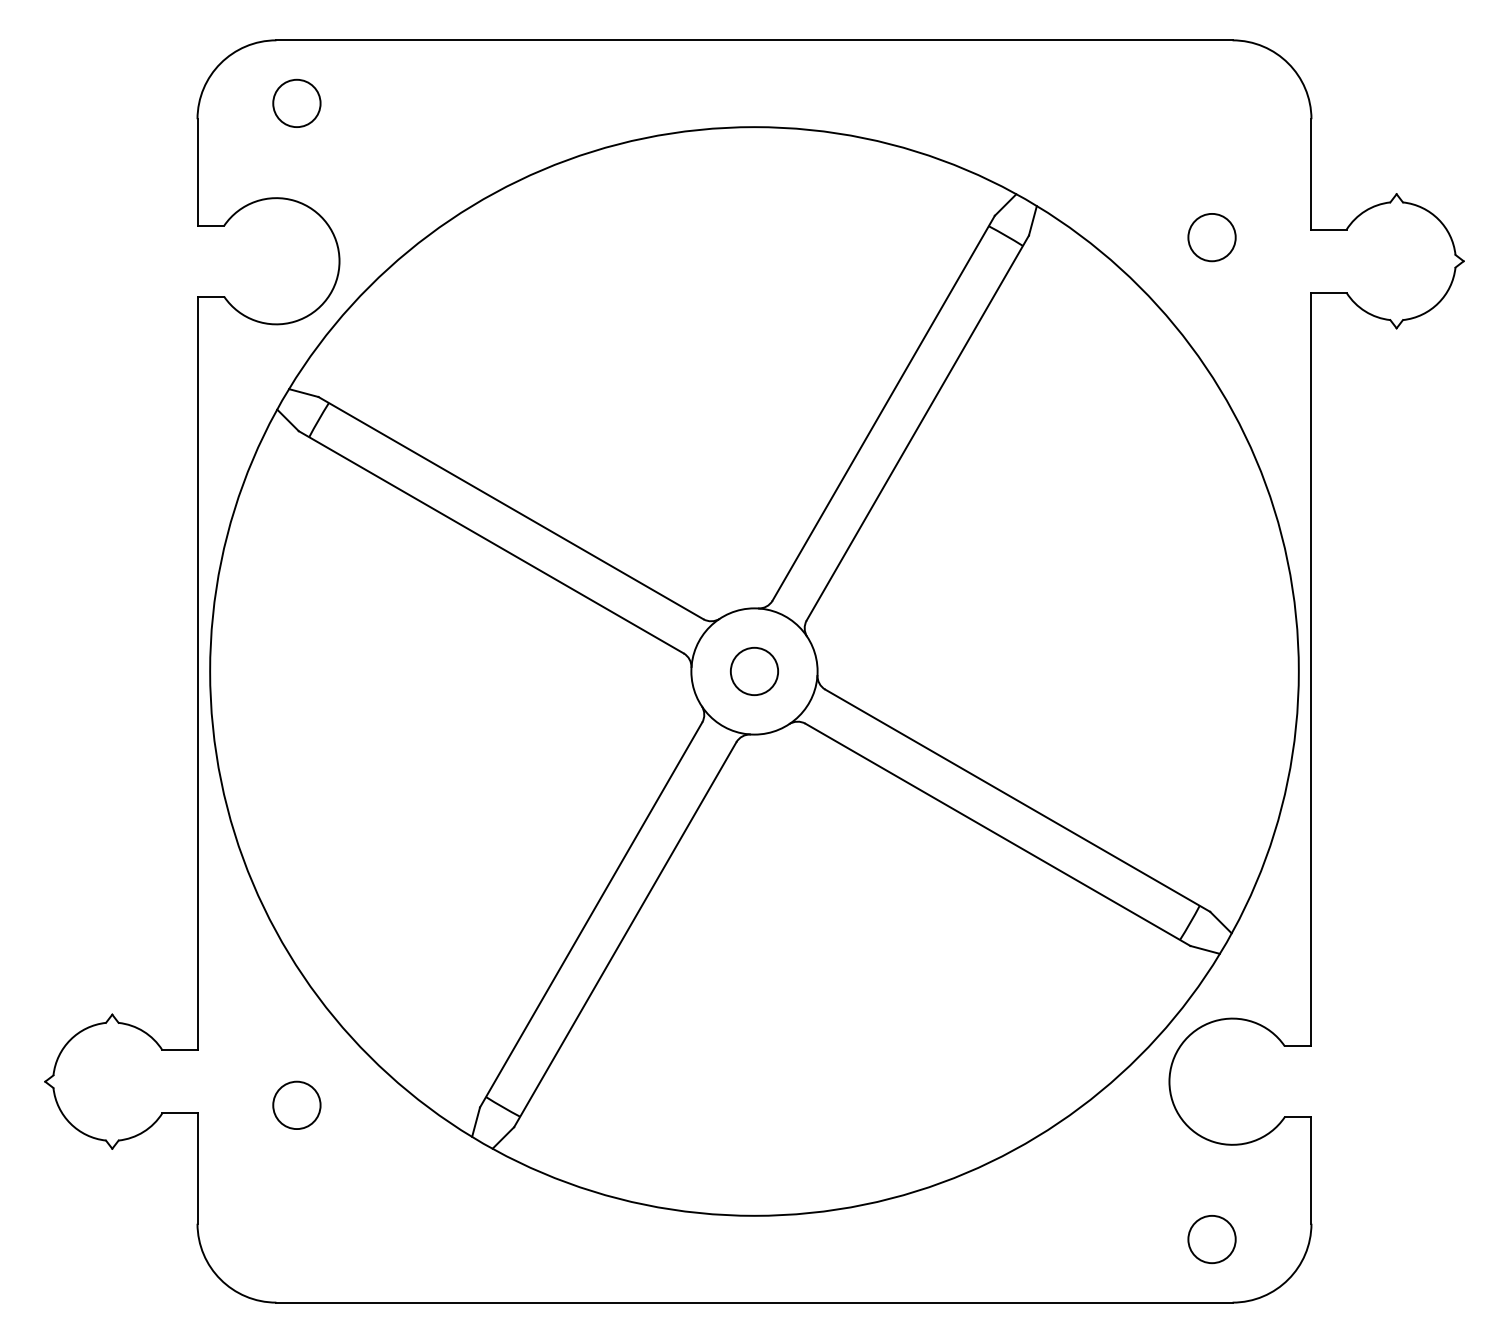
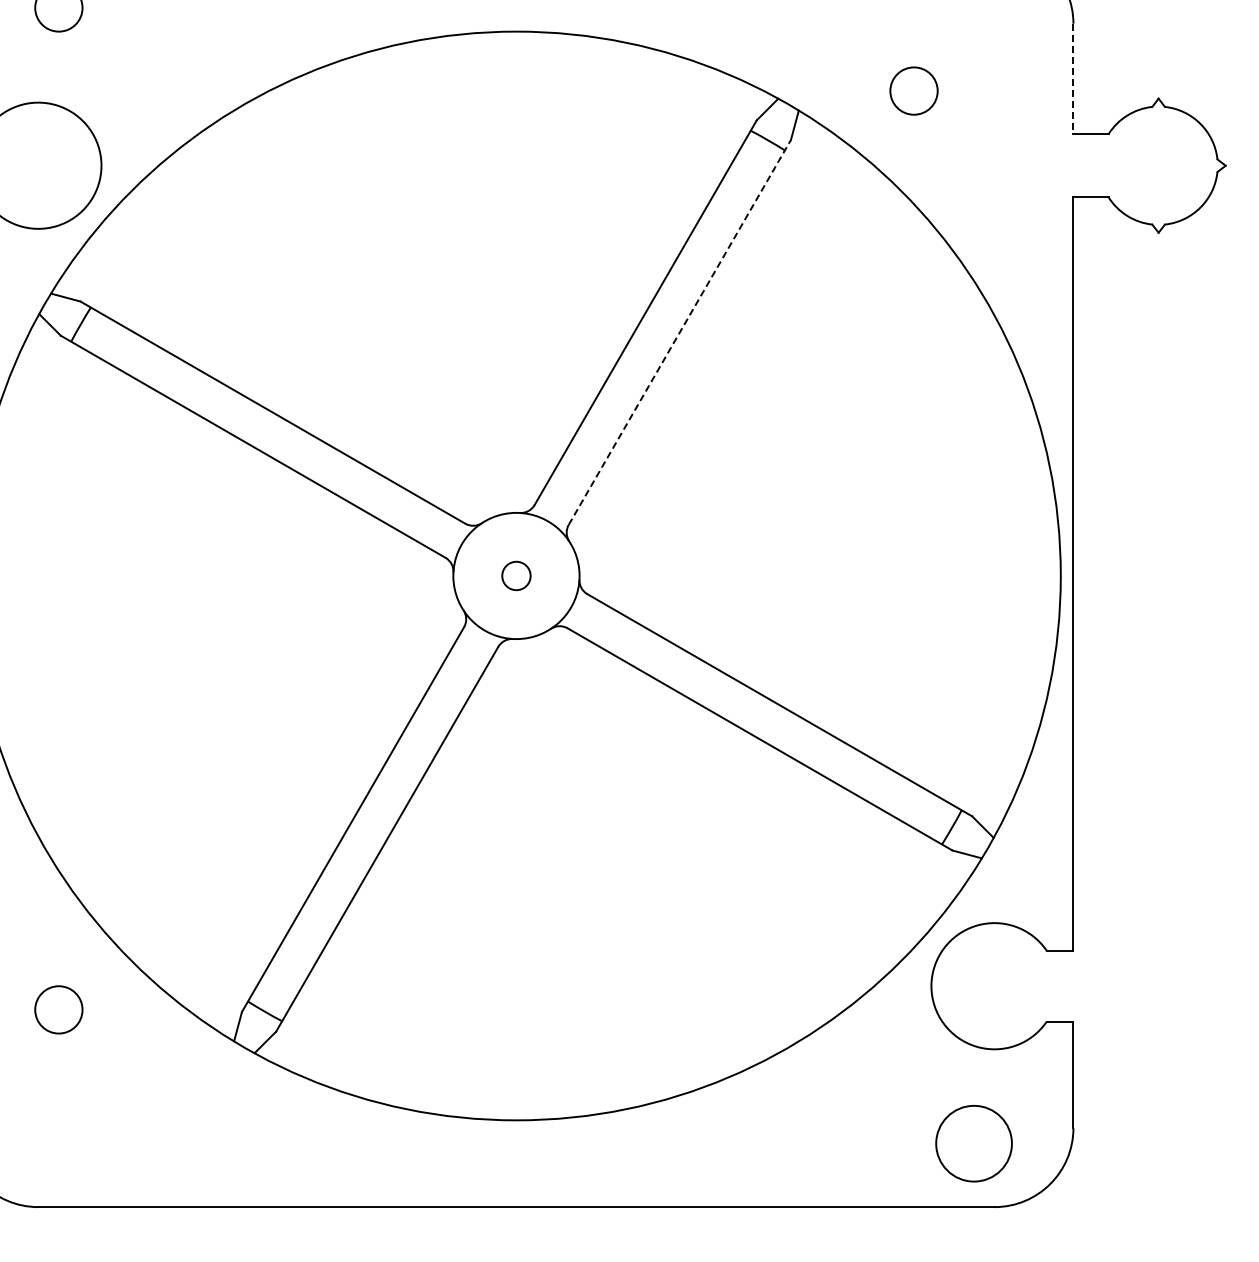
line: (1311, 174) -> (1073, 79), solid -> dashed
circle: (1211, 237) -> (913, 91), moved
line: (918, 427) -> (680, 332), solid -> dashed
circle: (754, 671) -> (516, 576), size x0.6
circle: (1211, 1239) -> (973, 1144), size x1.6

